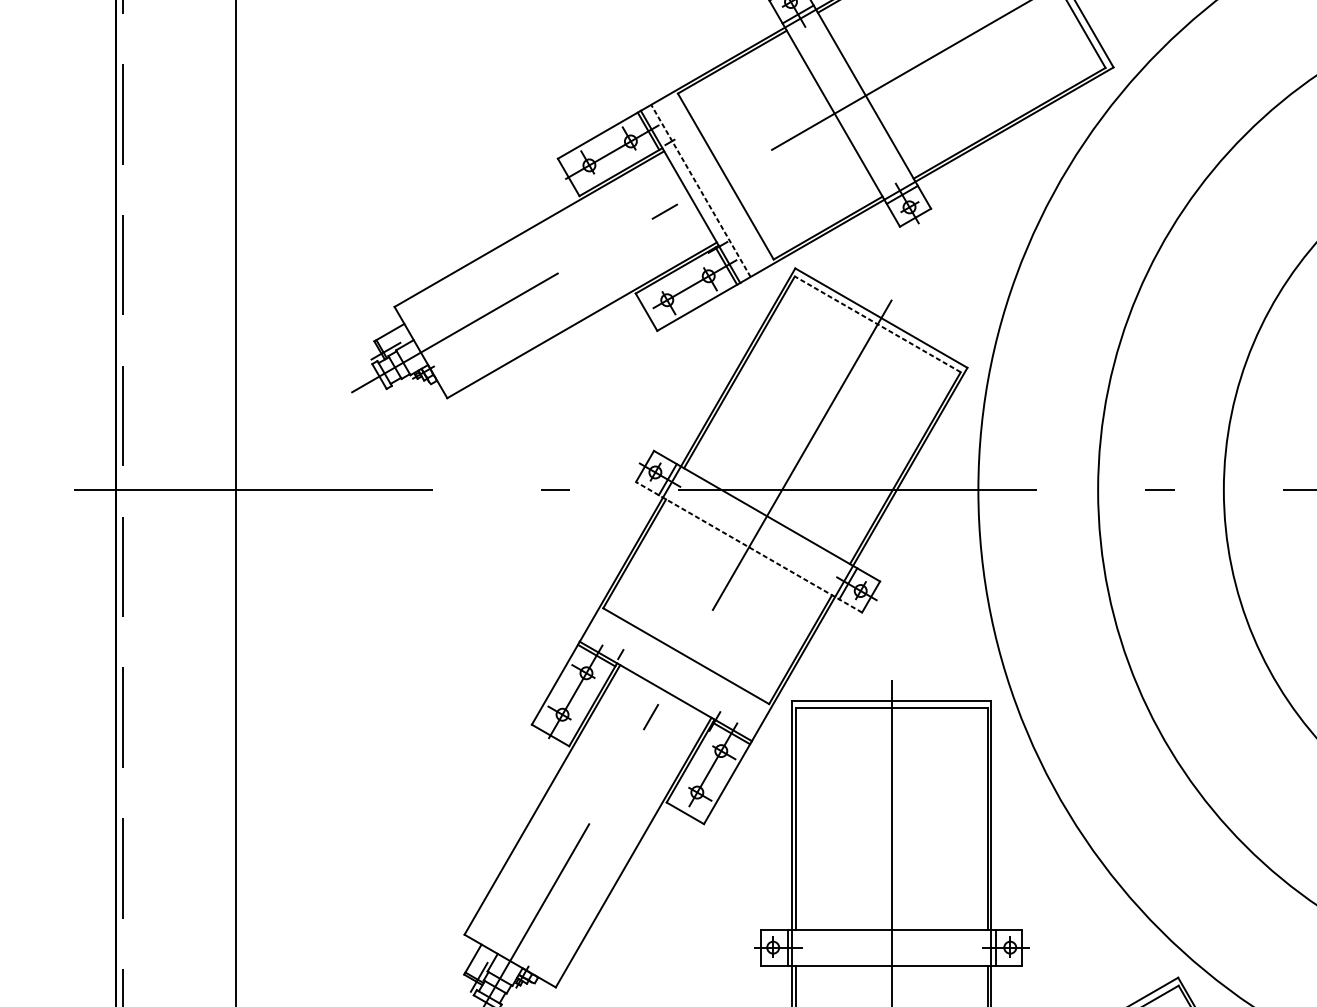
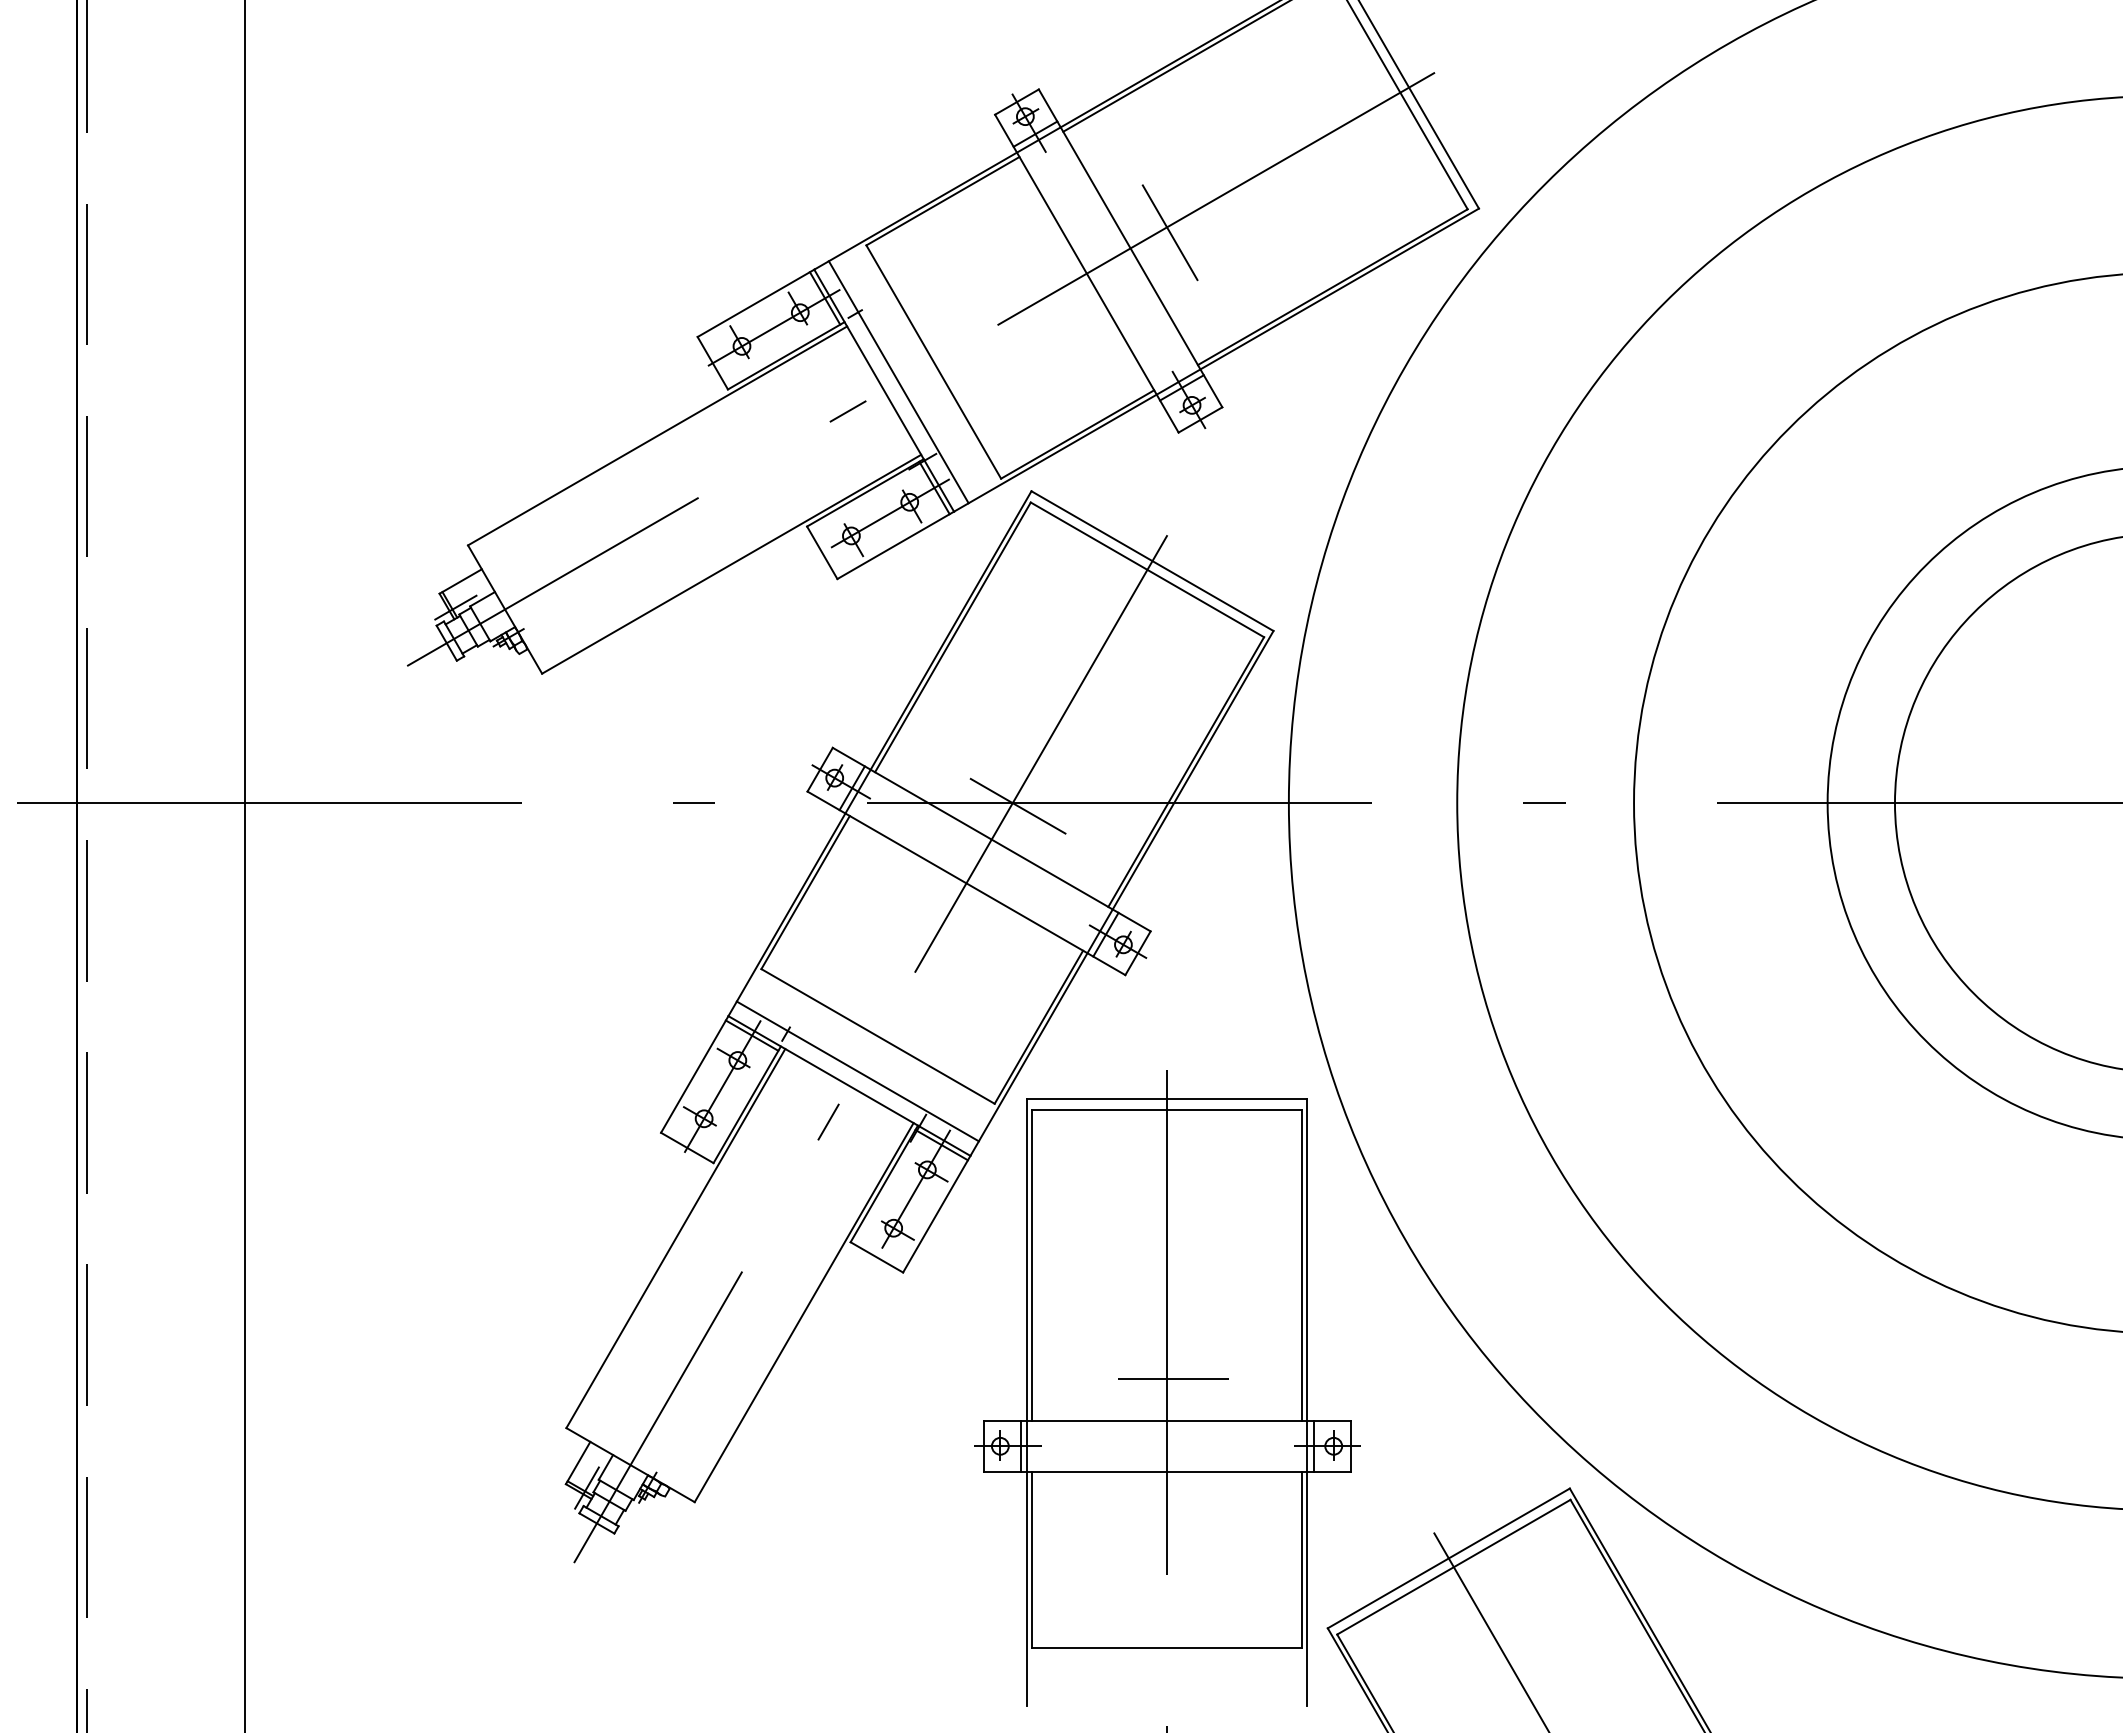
line: (893, 84) -> (1169, 232), added
line: (700, 191) -> (898, 382), dashed -> solid
line: (877, 324) -> (1147, 569), dashed -> solid
line: (786, 492) -> (1018, 806), added
line: (749, 547) -> (966, 883), dashed -> solid
line: (671, 681) -> (857, 1071), added
line: (895, 899) -> (1172, 1378), added

